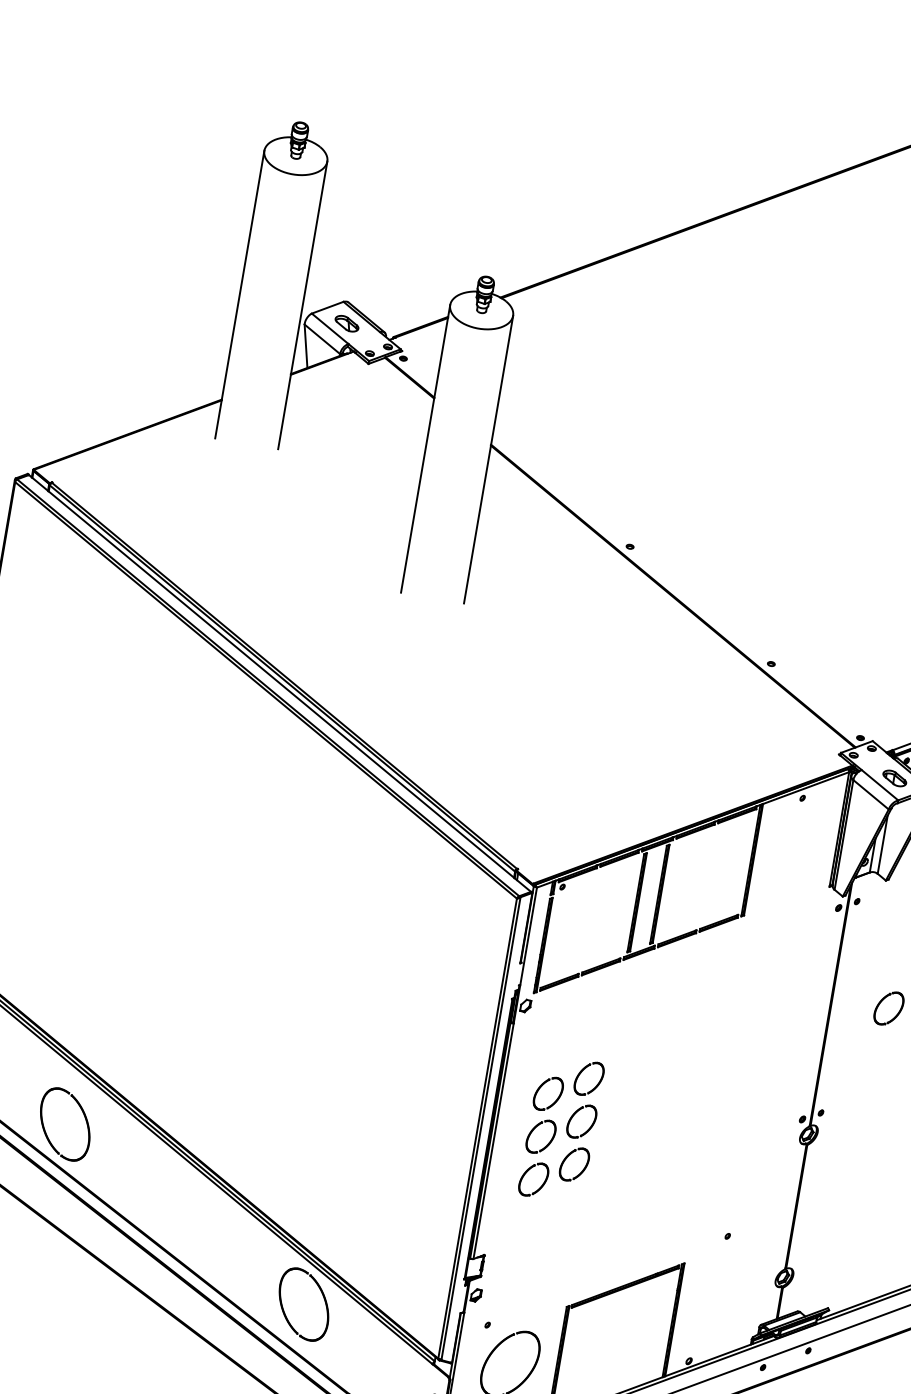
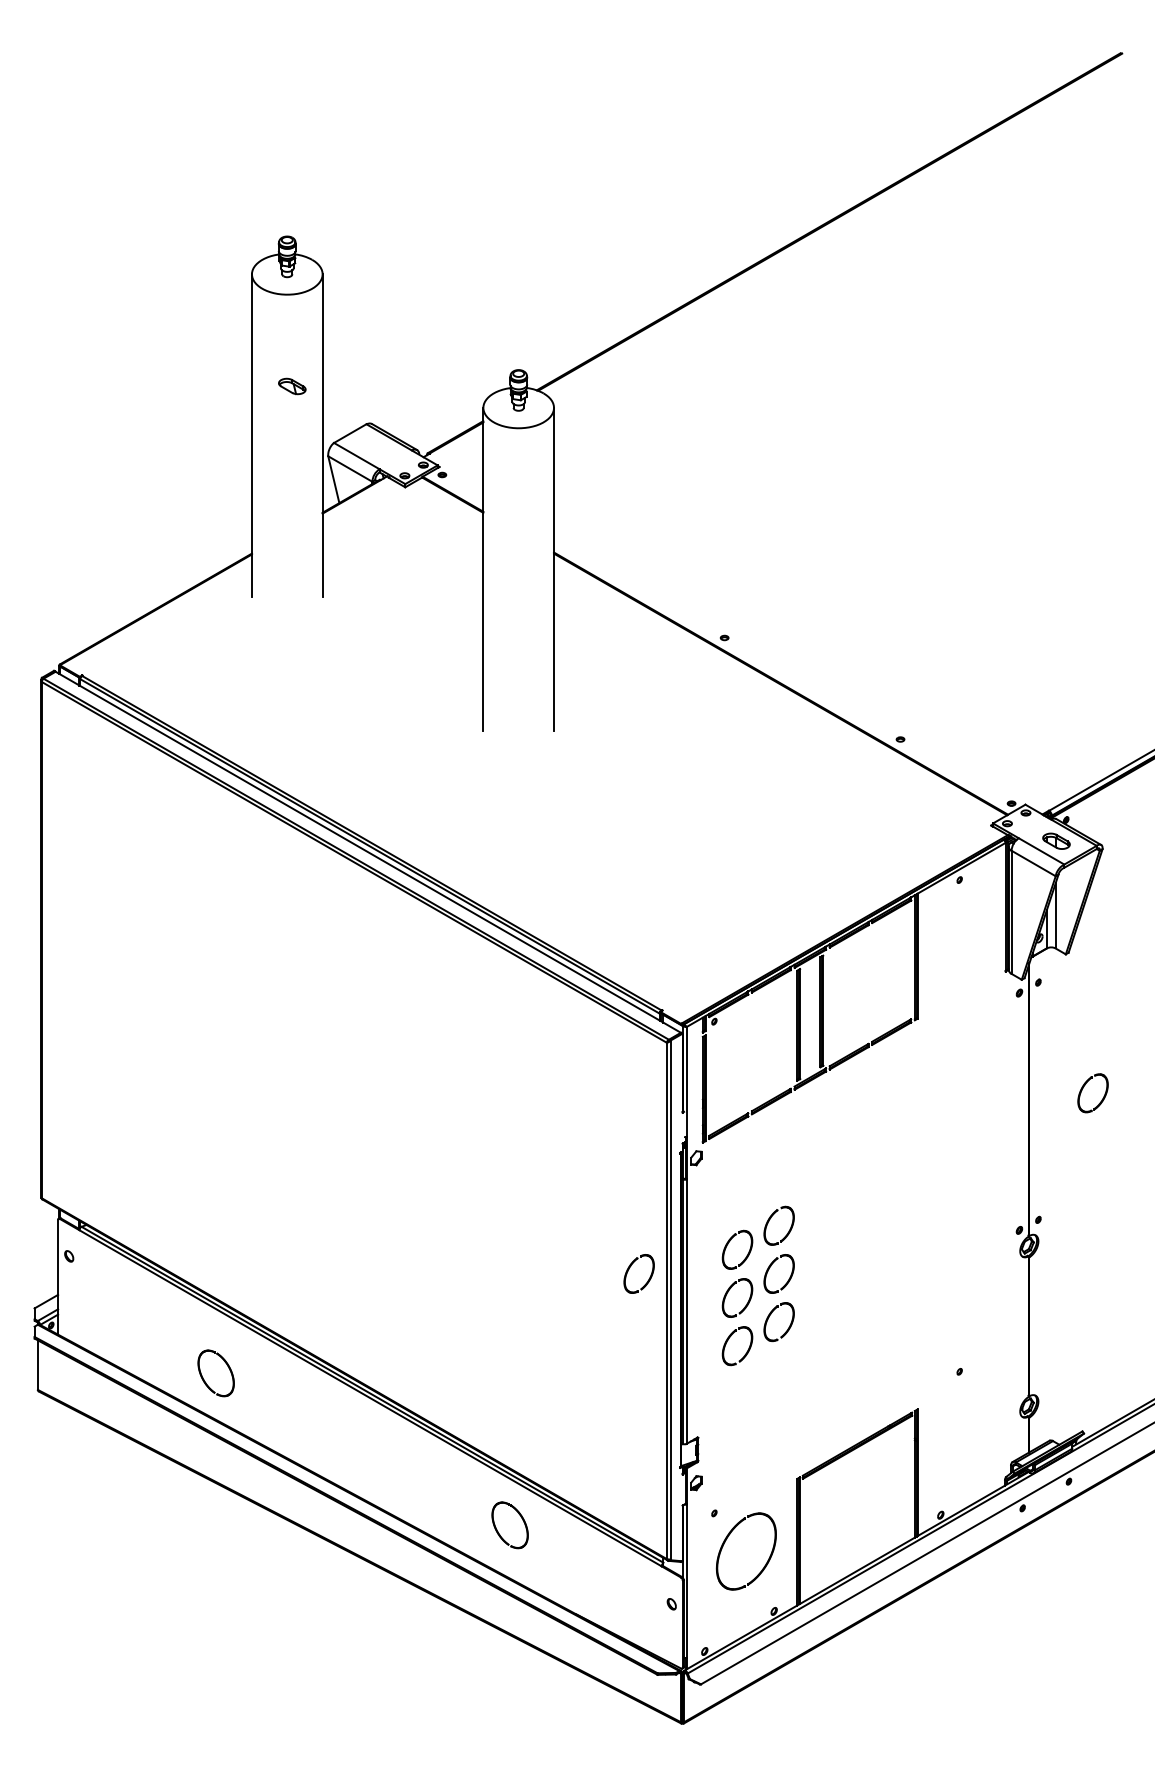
part: (347, 323) -> (292, 386), moved
part: (449, 1094) -> (629, 1269), added
part: (64, 1124) -> (215, 1373), size x0.6
part: (303, 1304) -> (509, 1525), size x0.6

